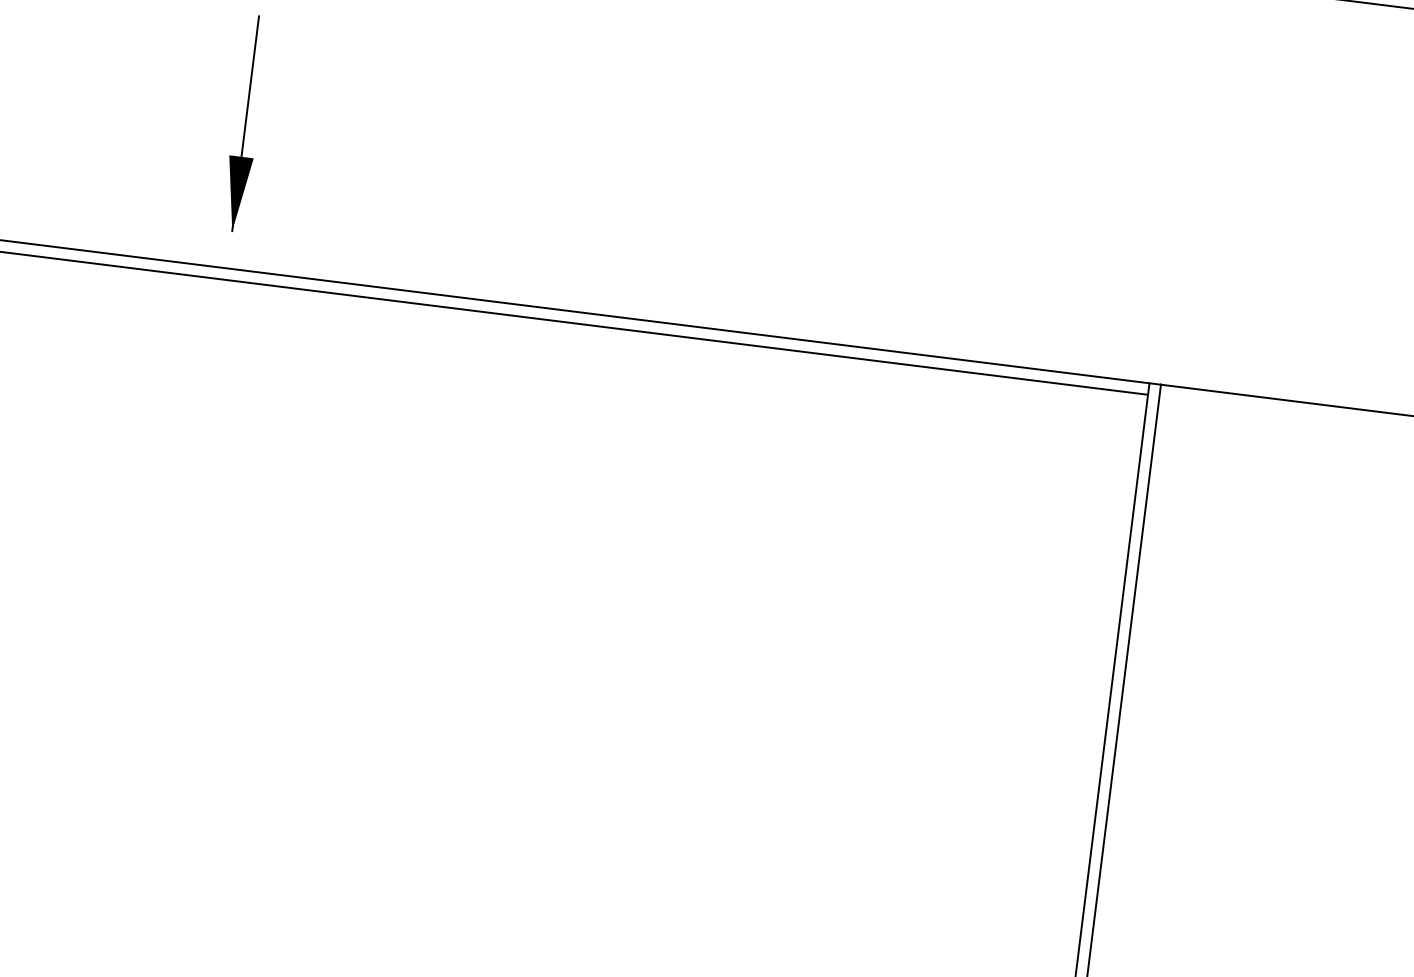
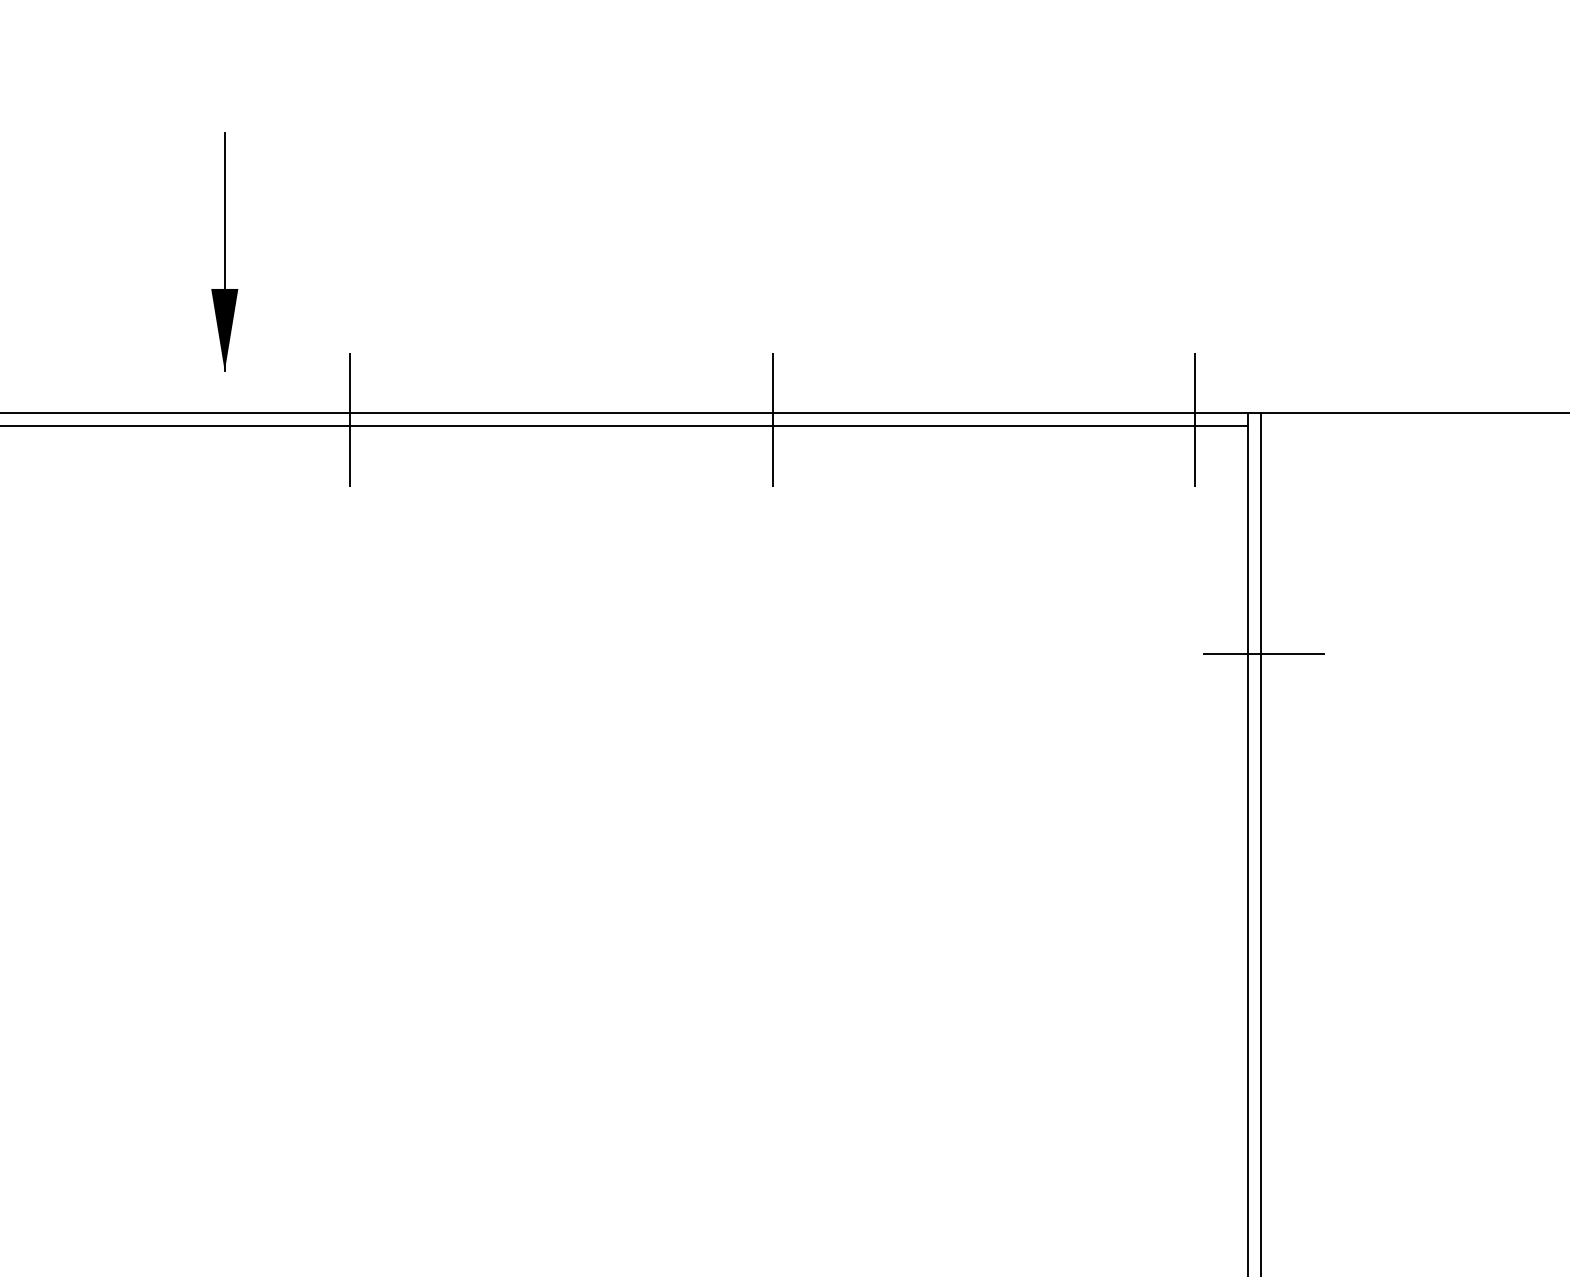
line: (339, 288) -> (349, 419), added
line: (720, 335) -> (772, 419), added
line: (1101, 383) -> (1195, 419), added
line: (1136, 601) -> (1263, 653), added

